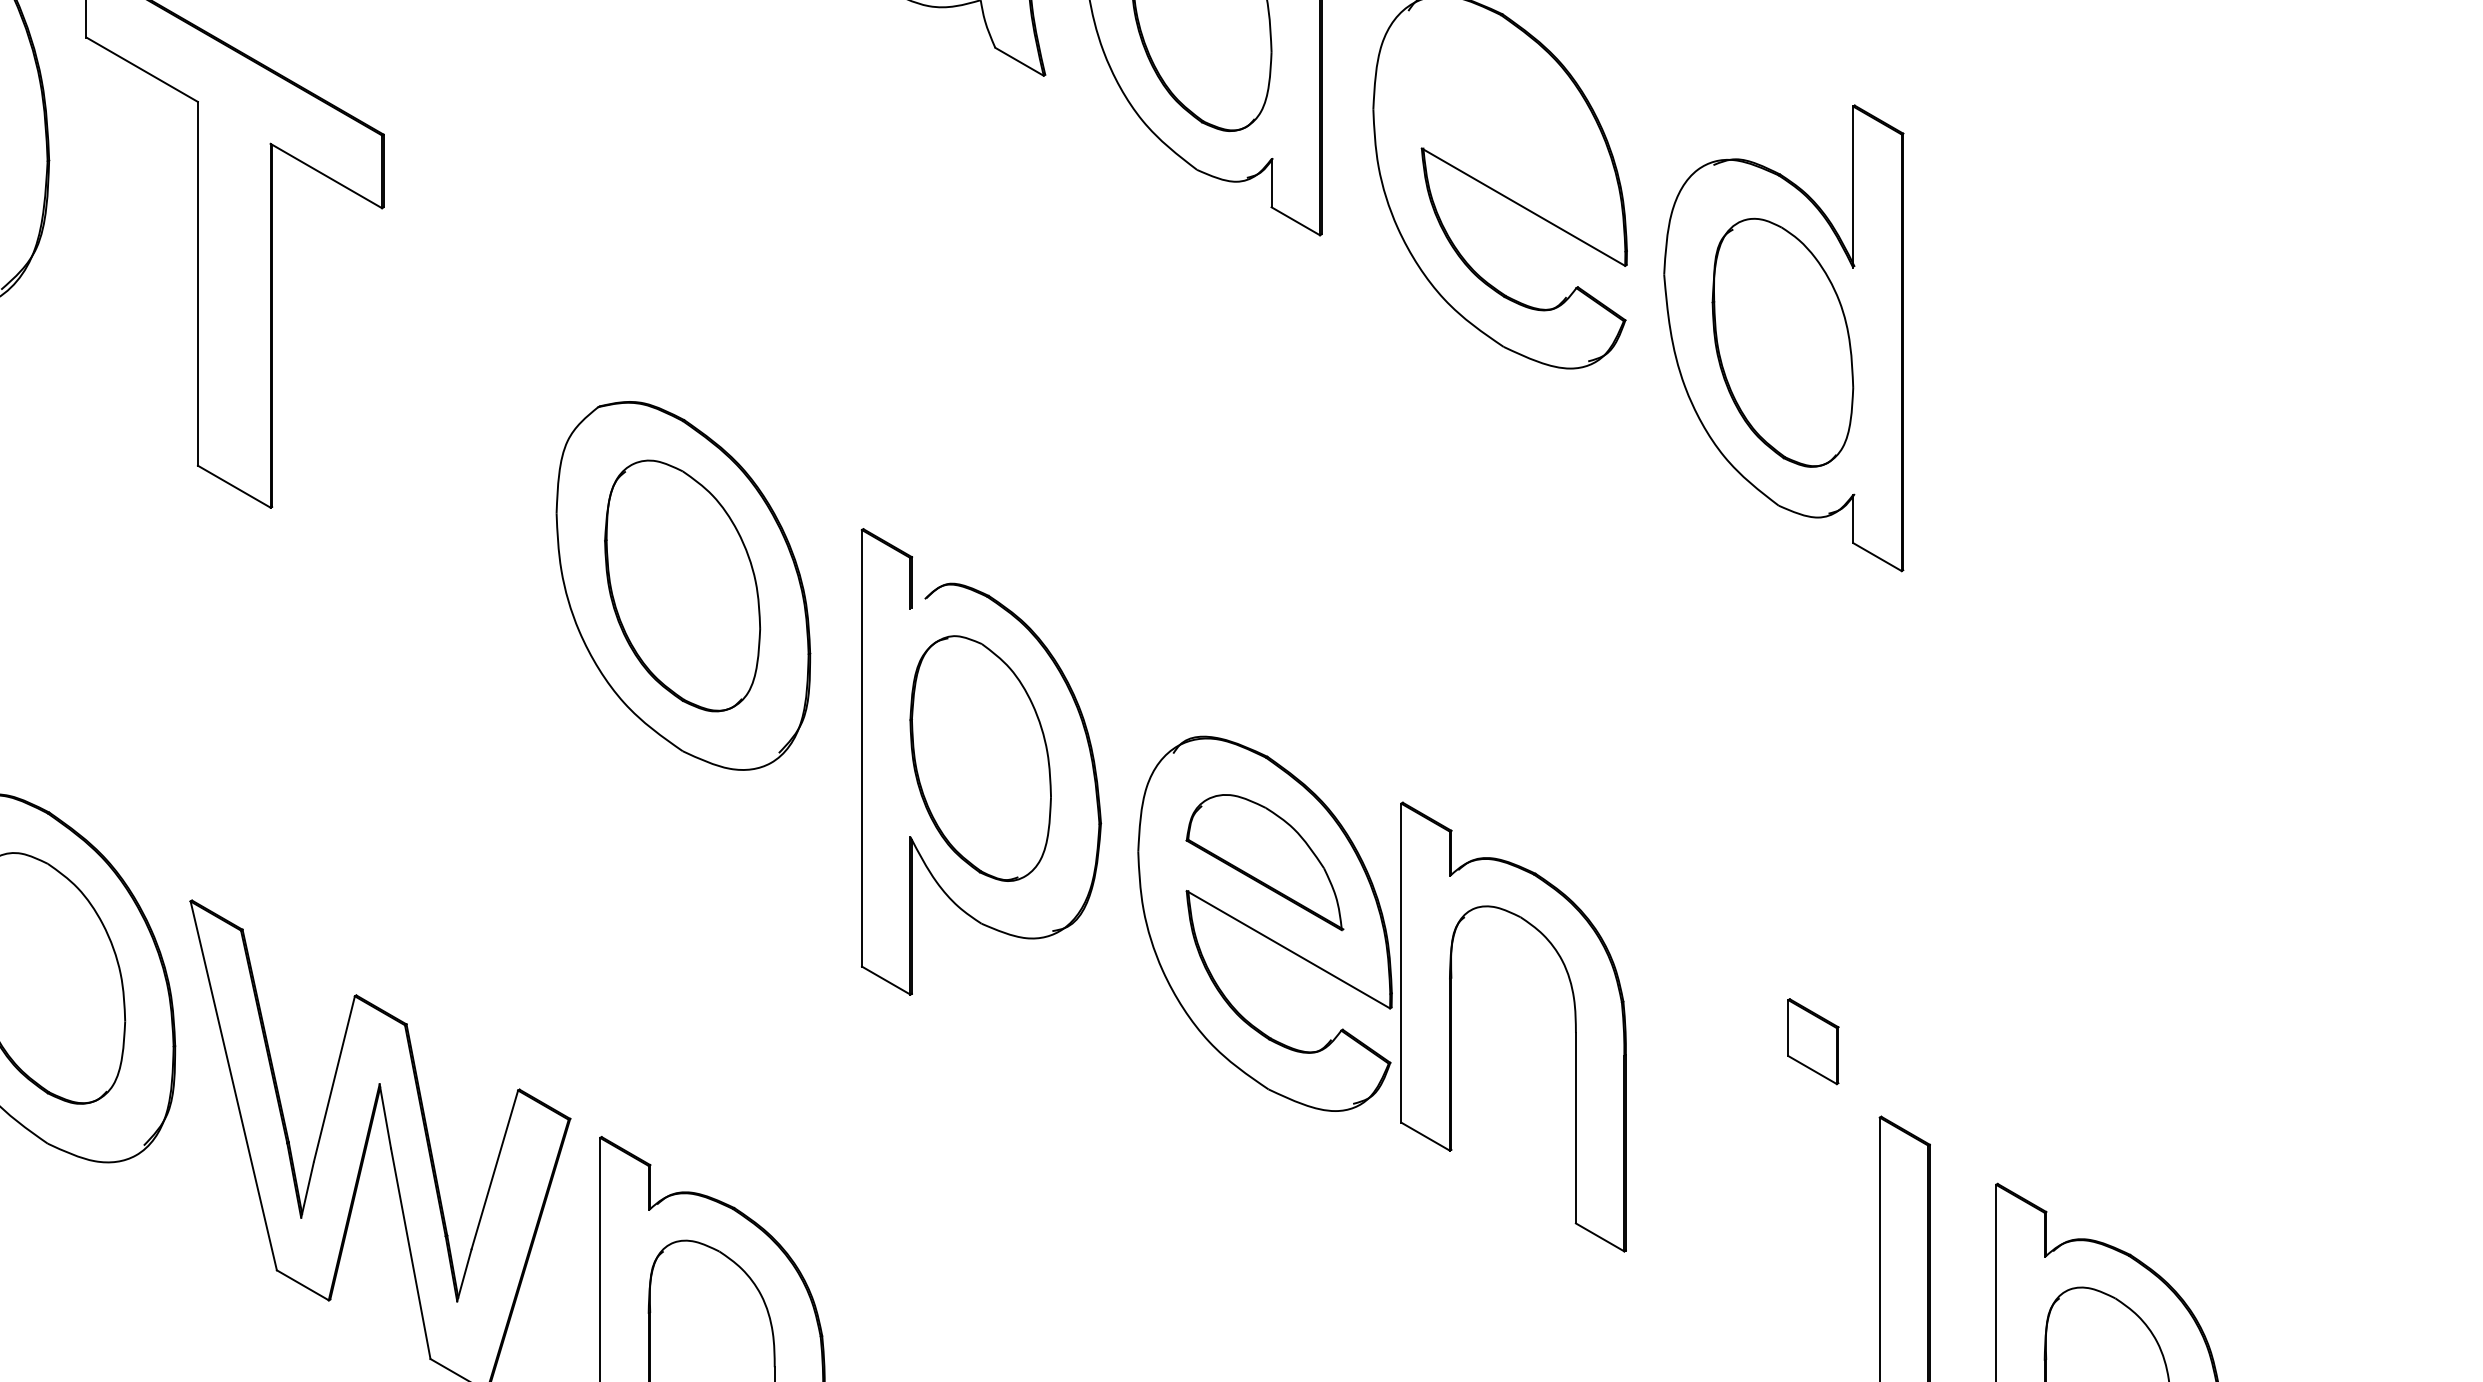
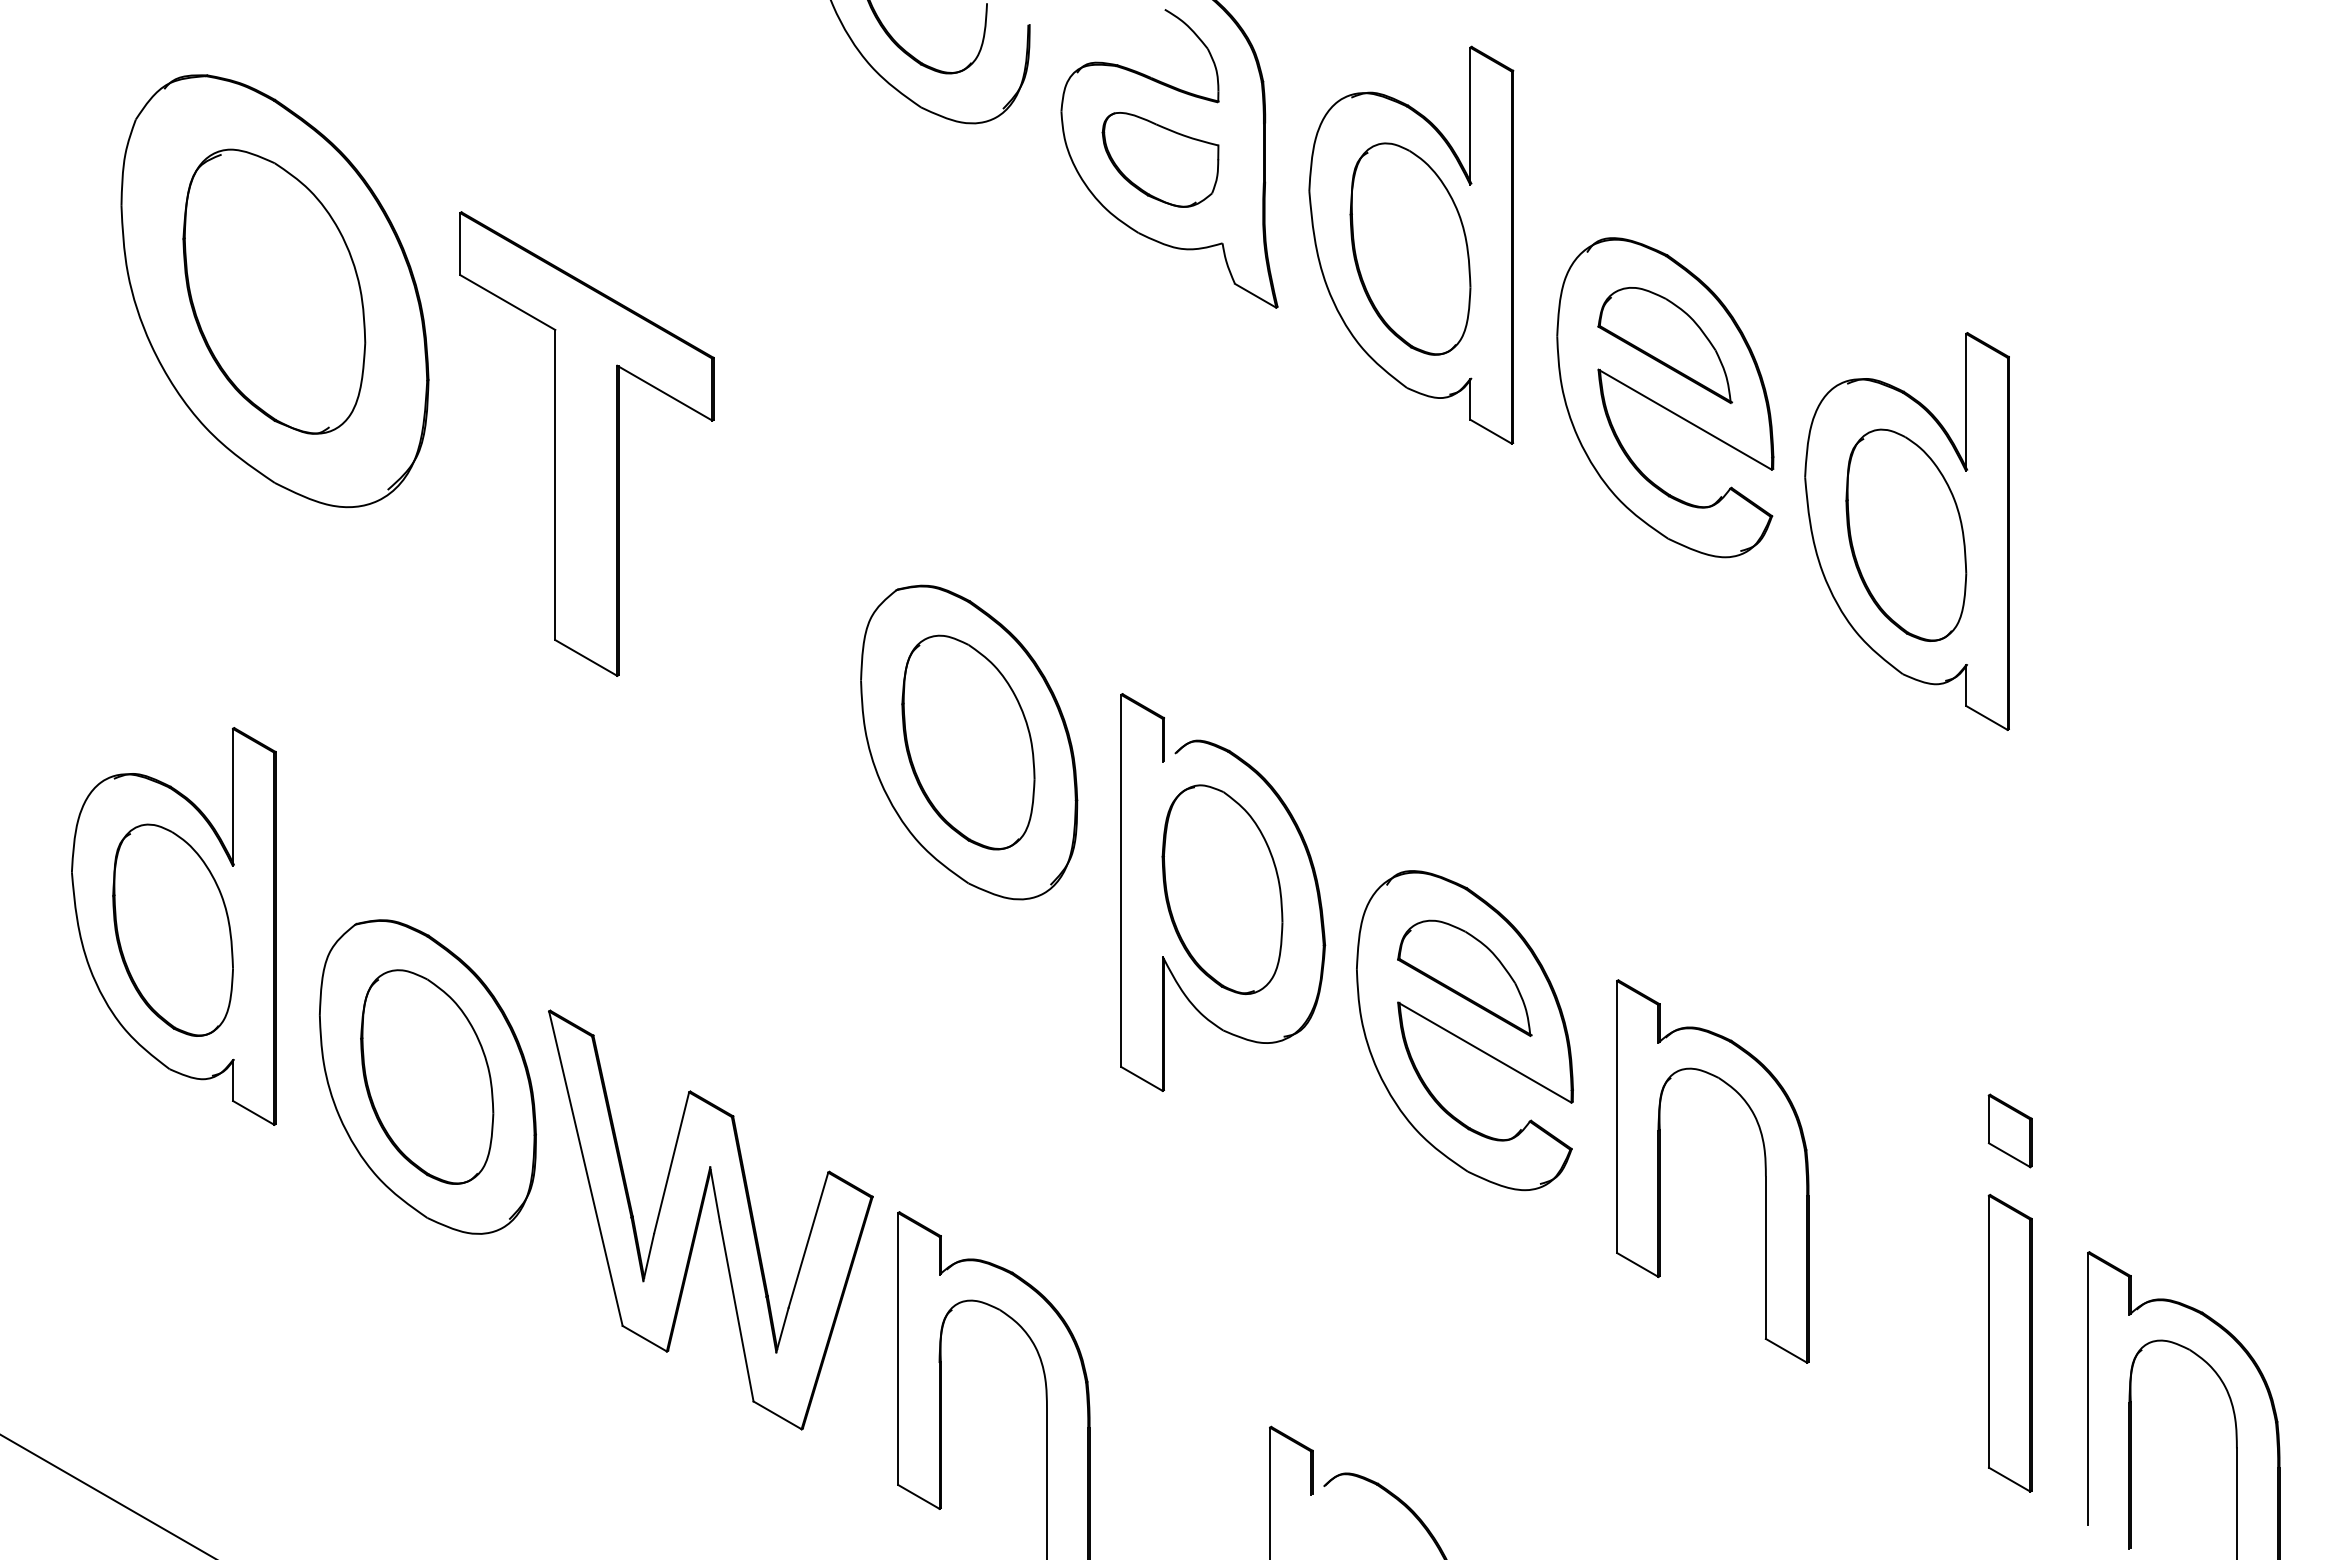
part: (1500, 120) -> (1665, 345), added
part: (1452, 1026) -> (1660, 1171), moved
part: (1812, 1041) -> (2009, 1130), moved

